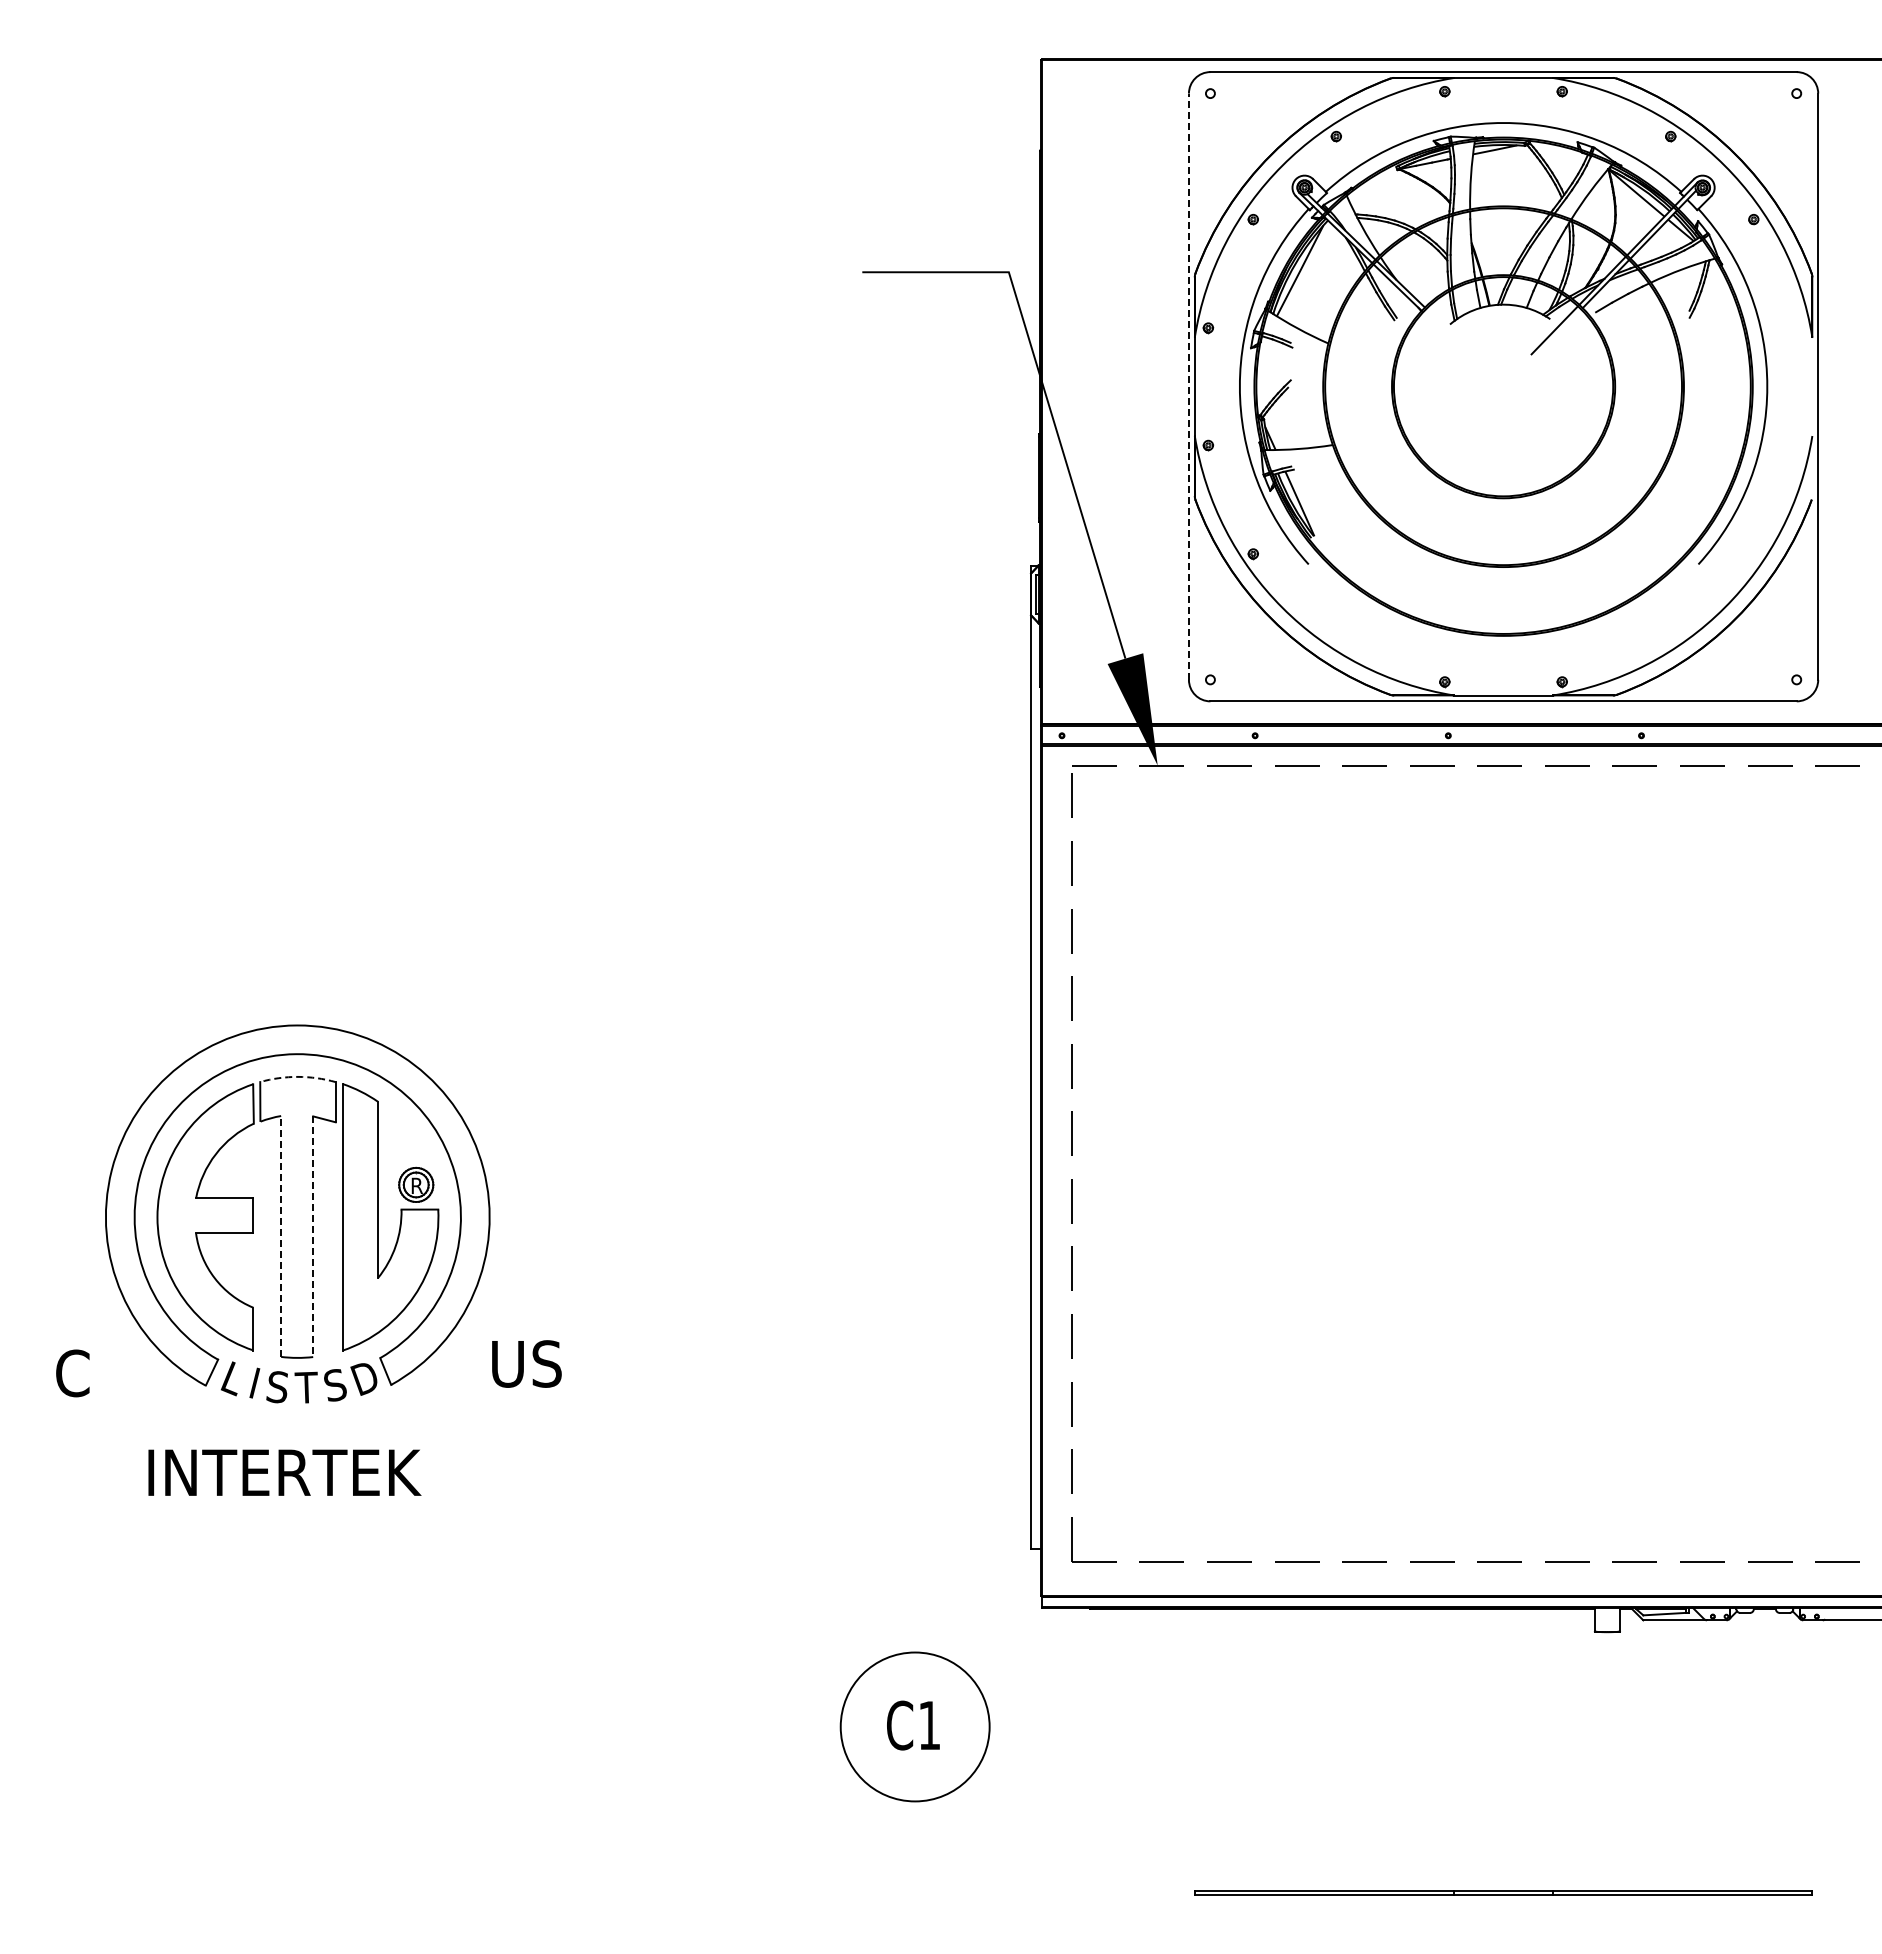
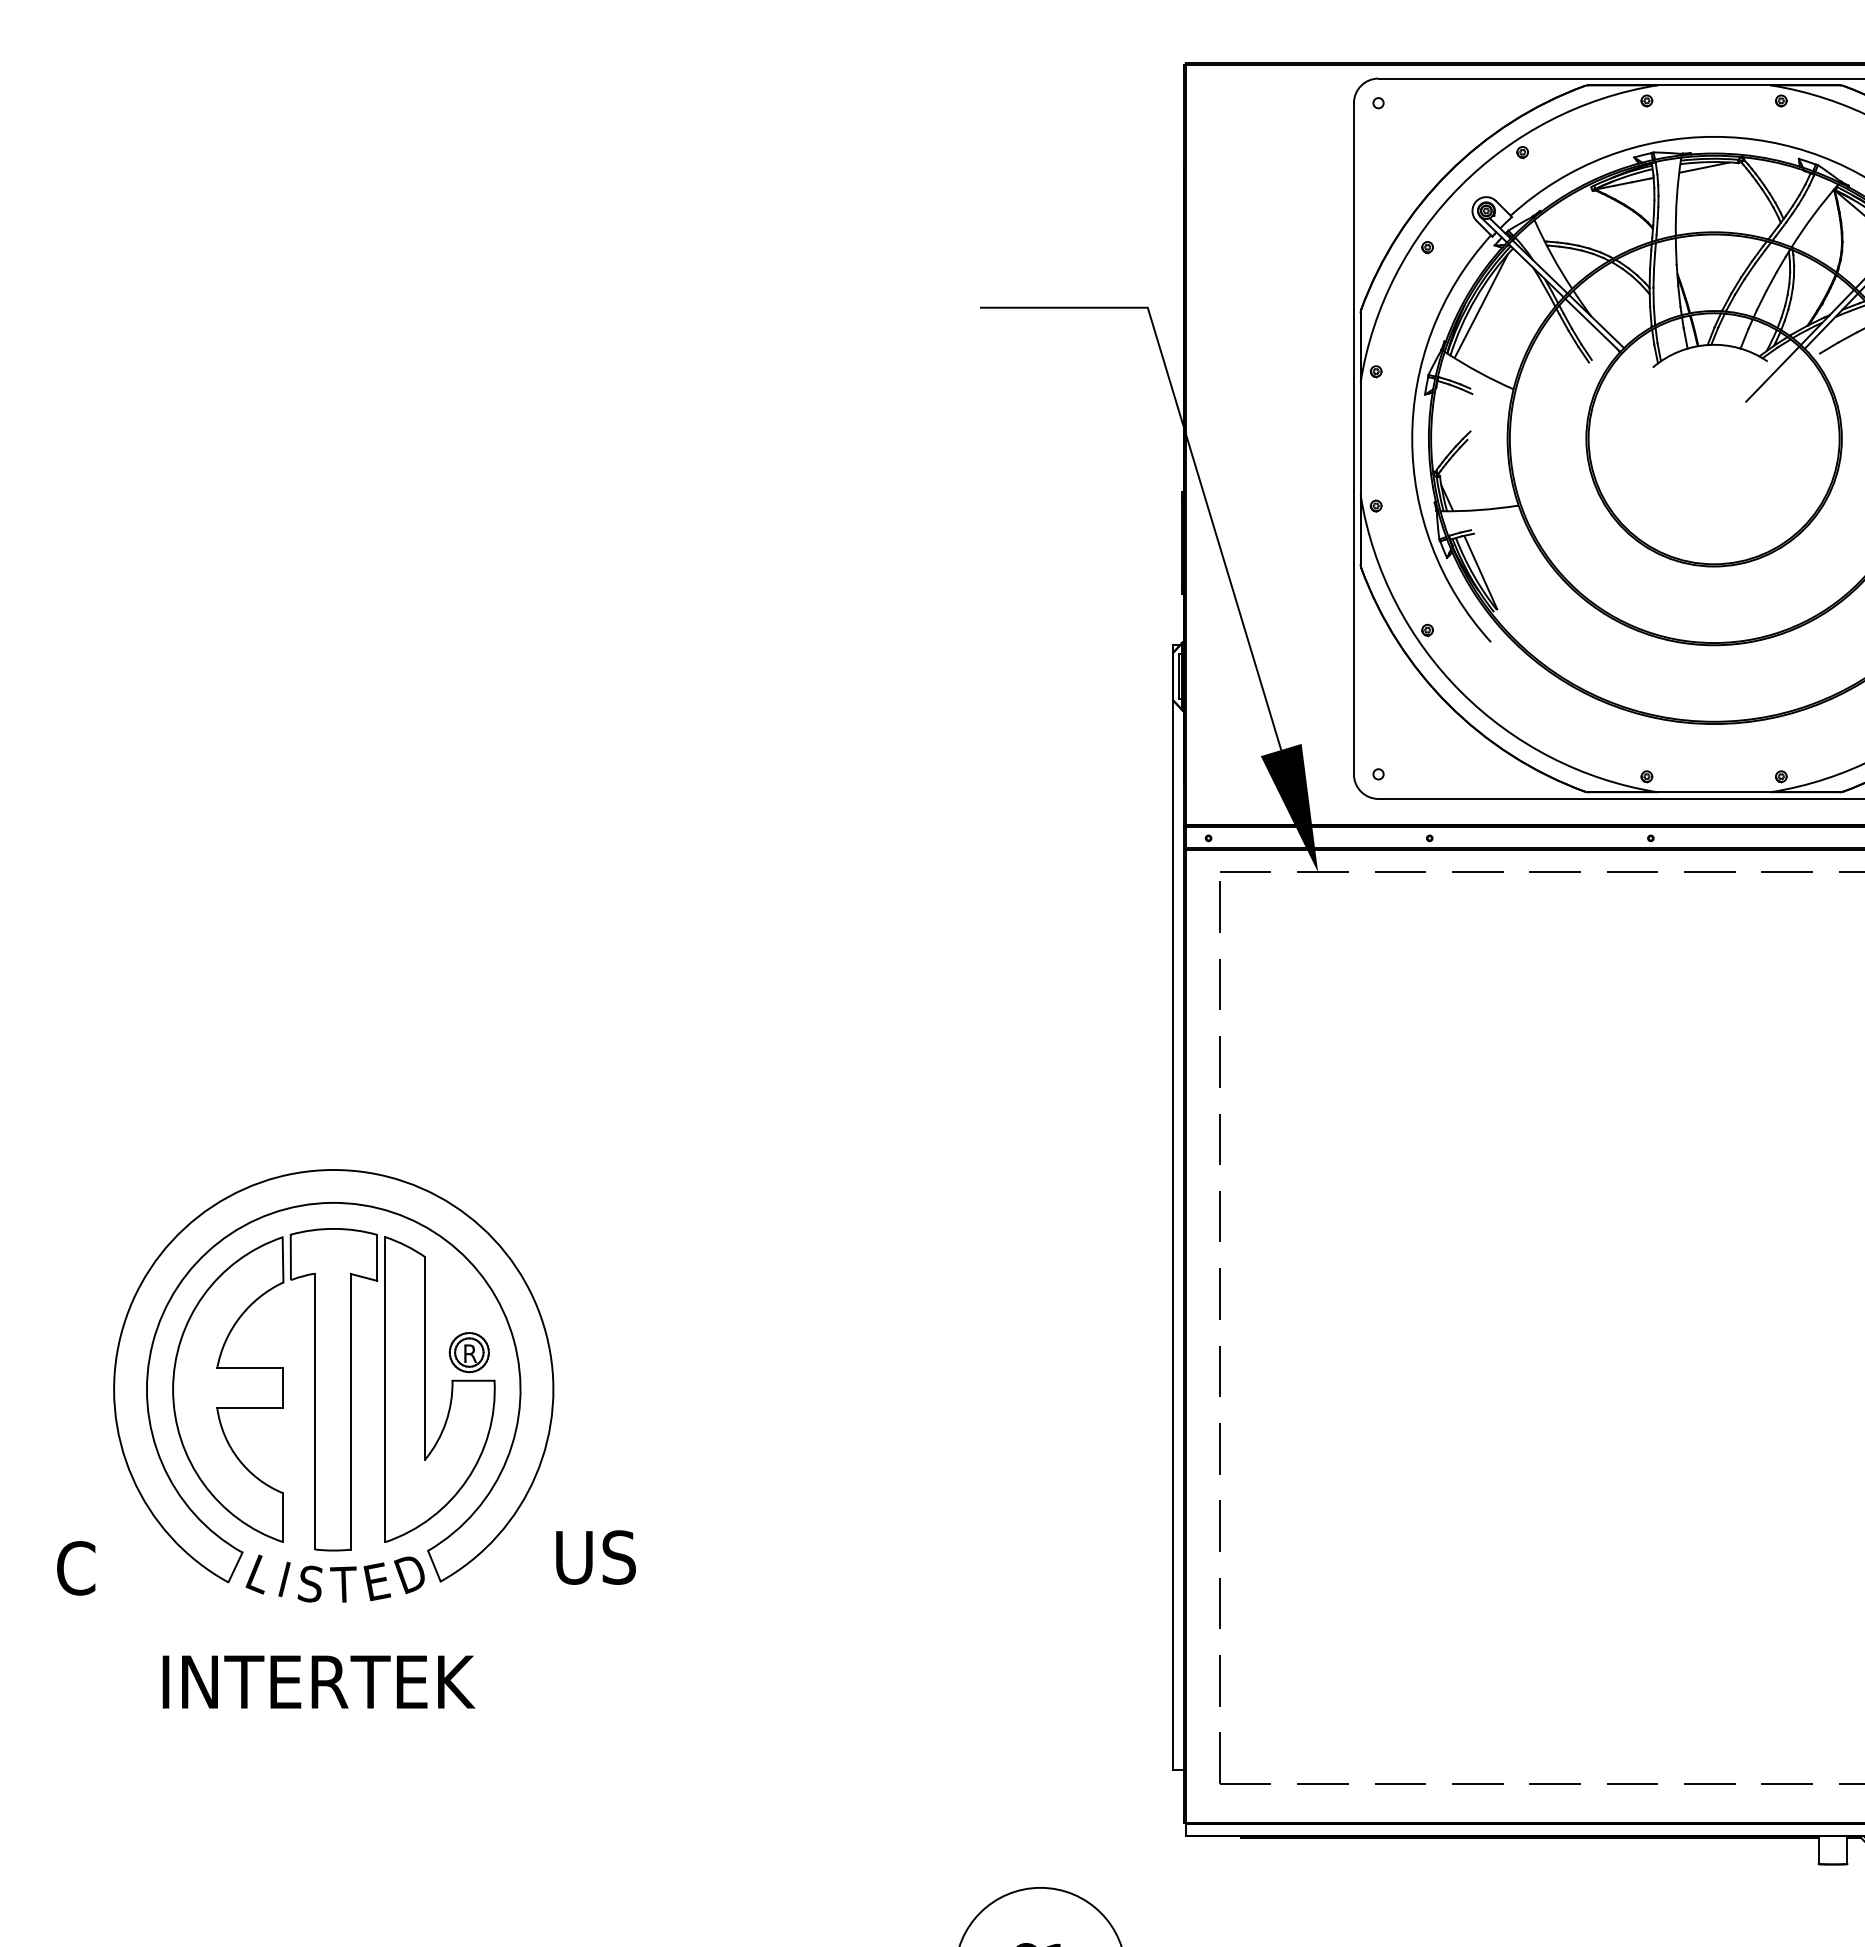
line: (1188, 386) -> (1353, 438), dashed -> solid
arc: (297, 1076) -> (333, 1228), dashed -> solid
line: (281, 1235) -> (315, 1410), dashed -> solid
line: (313, 1237) -> (351, 1412), dashed -> solid
text: (335, 1385) -> (376, 1582), S -> E

